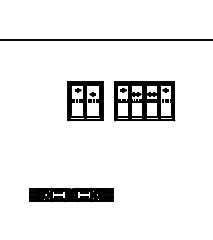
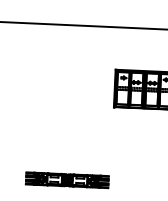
part: (85, 101) -> (85, 87), removed

